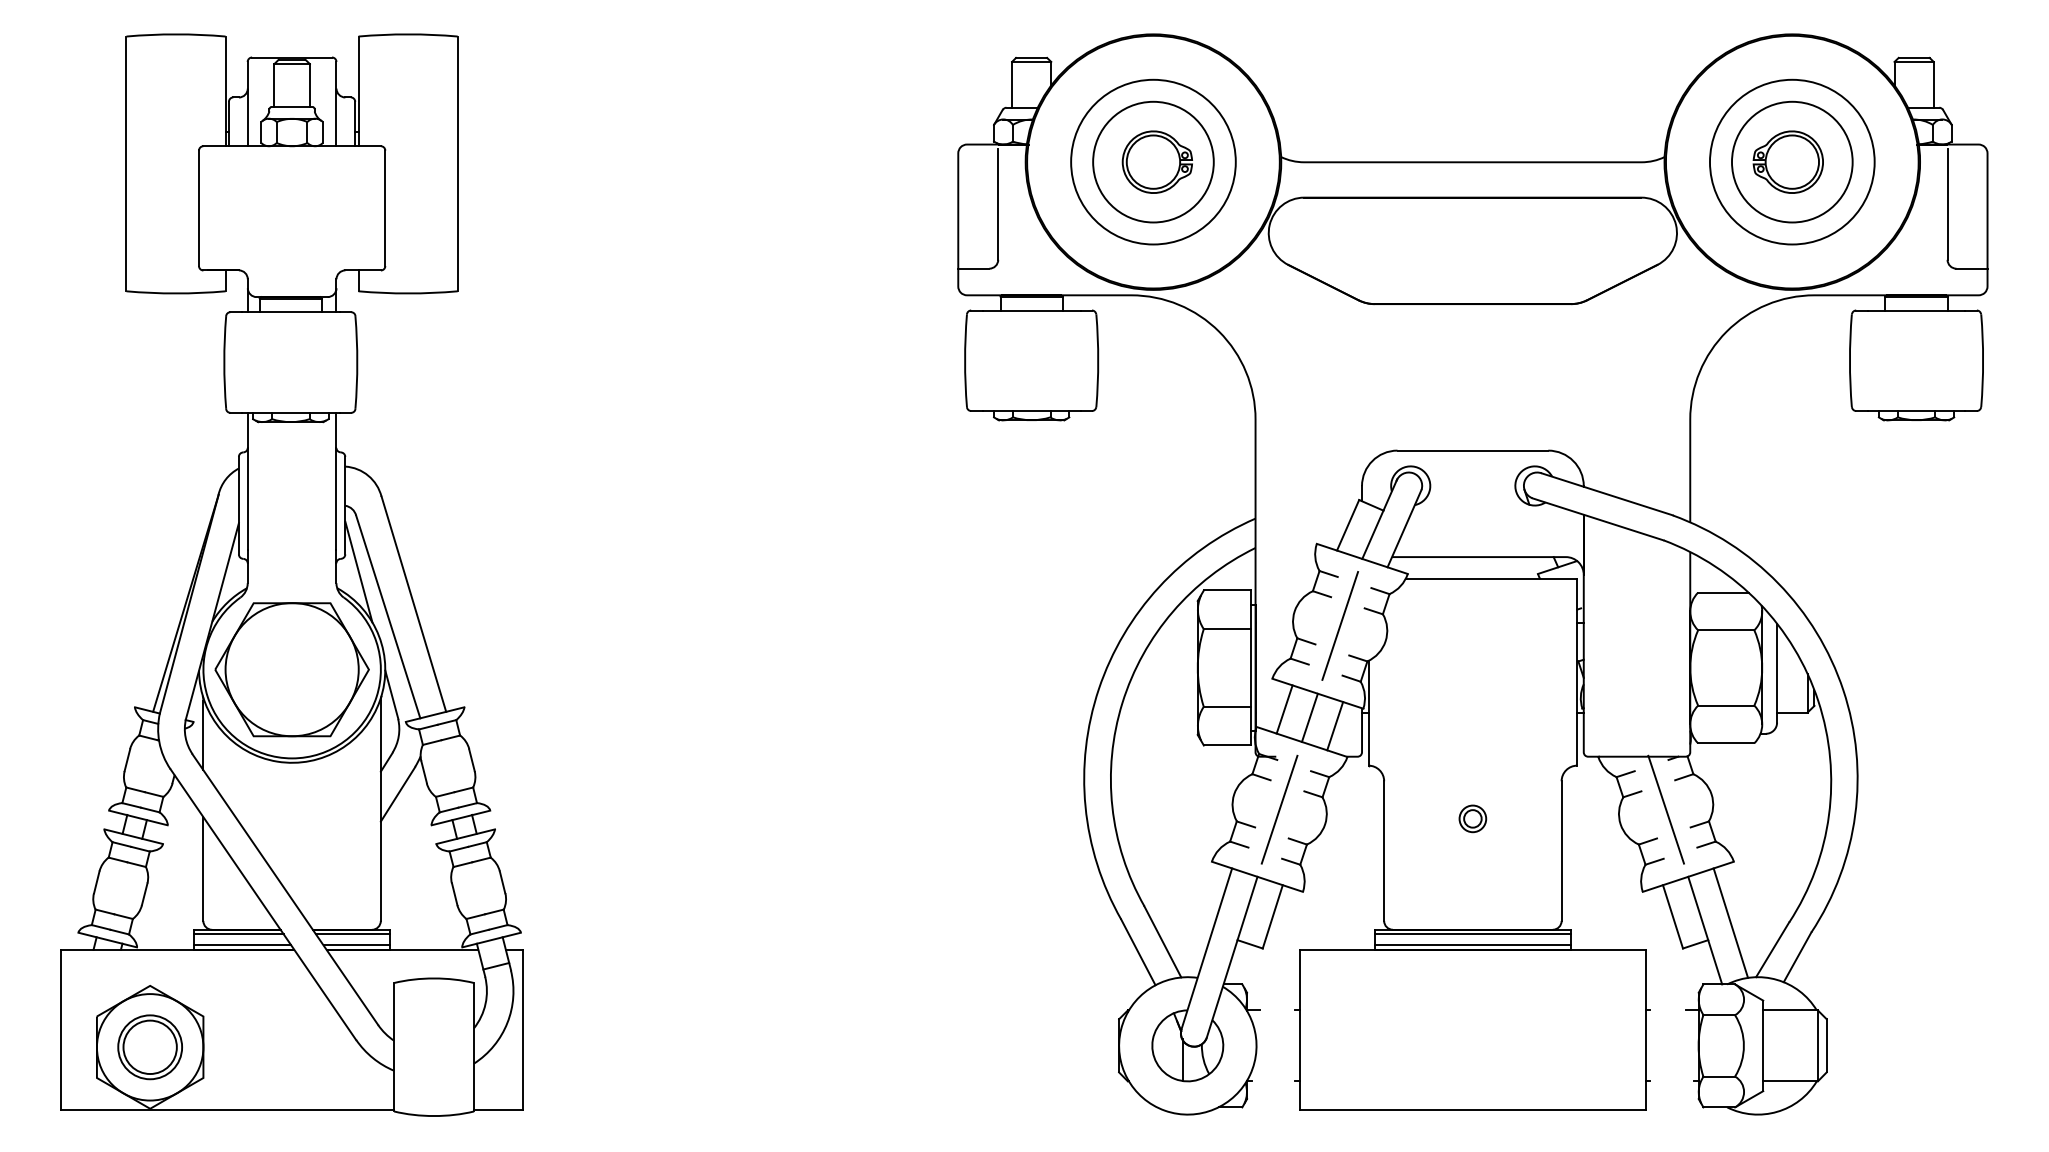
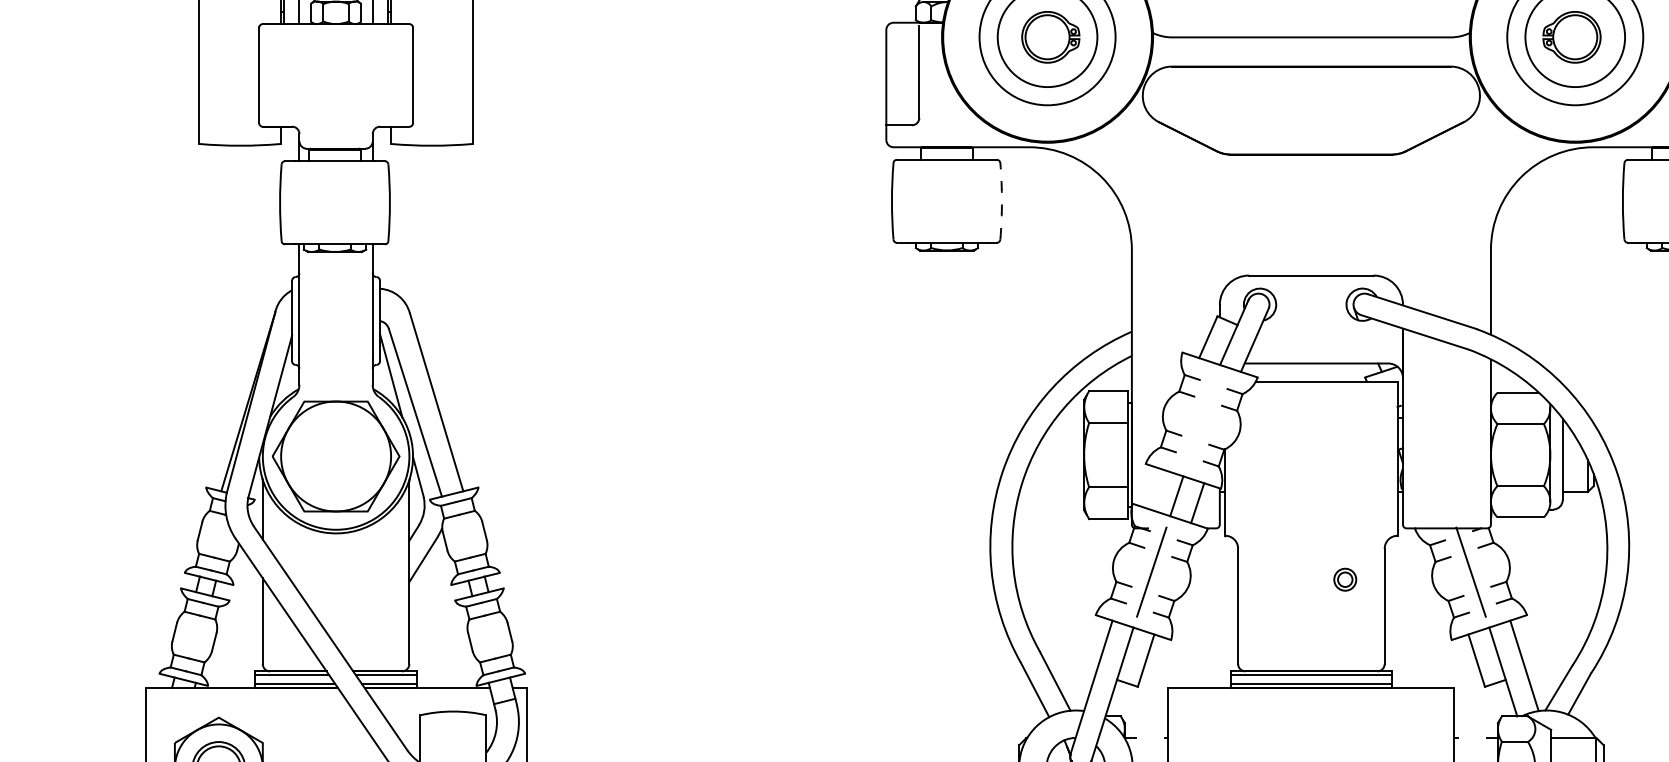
arc: (1098, 360) -> (1002, 201), solid -> dashed
line: (1339, 625) -> (1201, 420), removed
line: (1284, 709) -> (1155, 489), removed
part: (1472, 818) -> (1344, 579), moved

